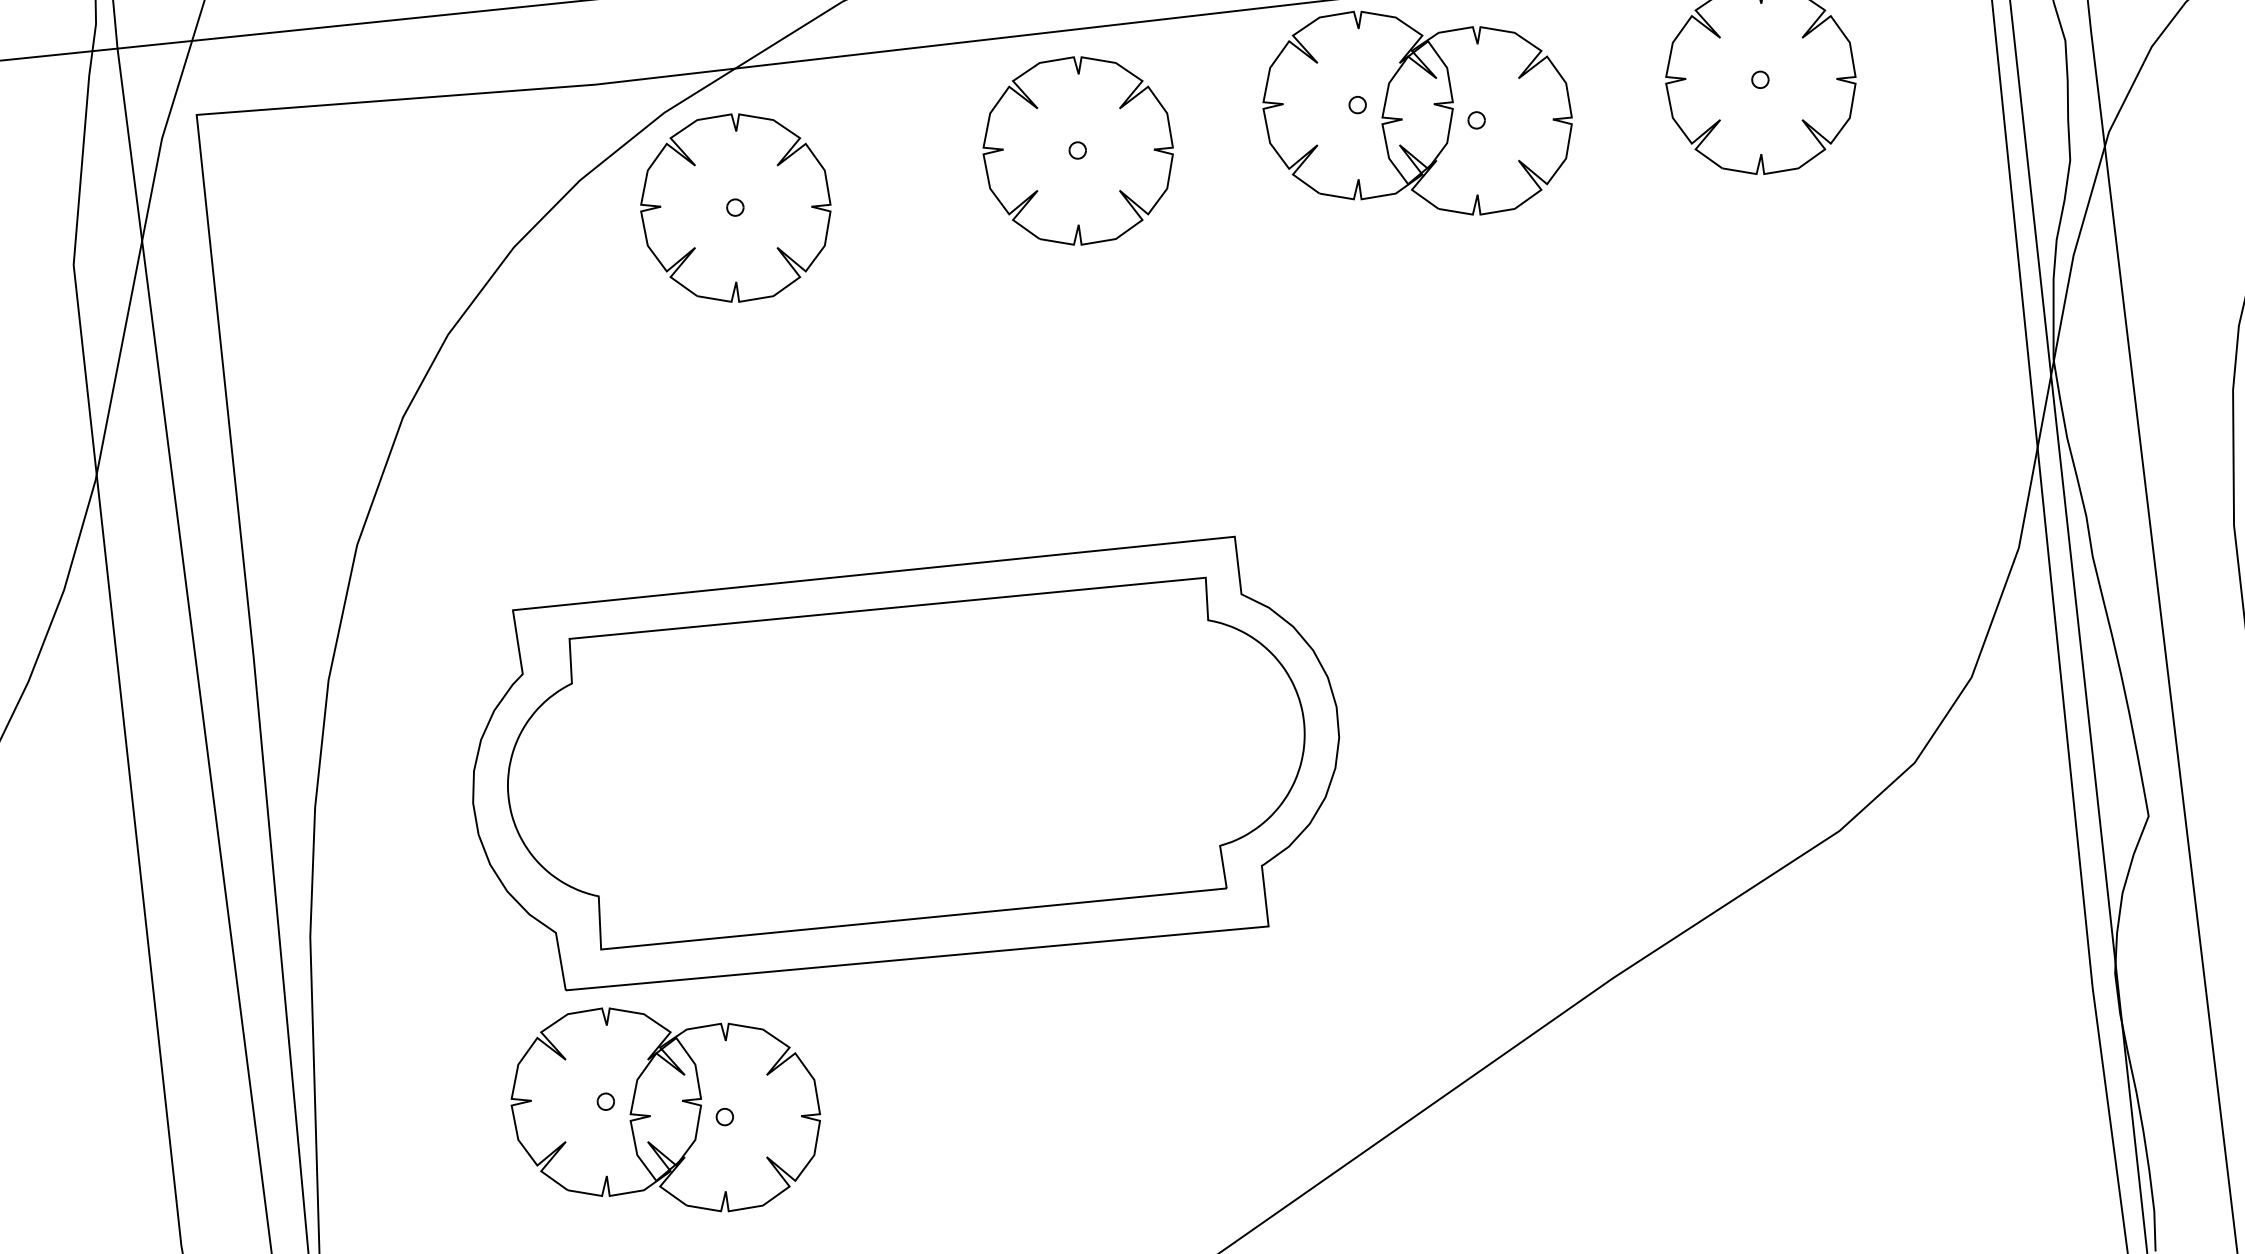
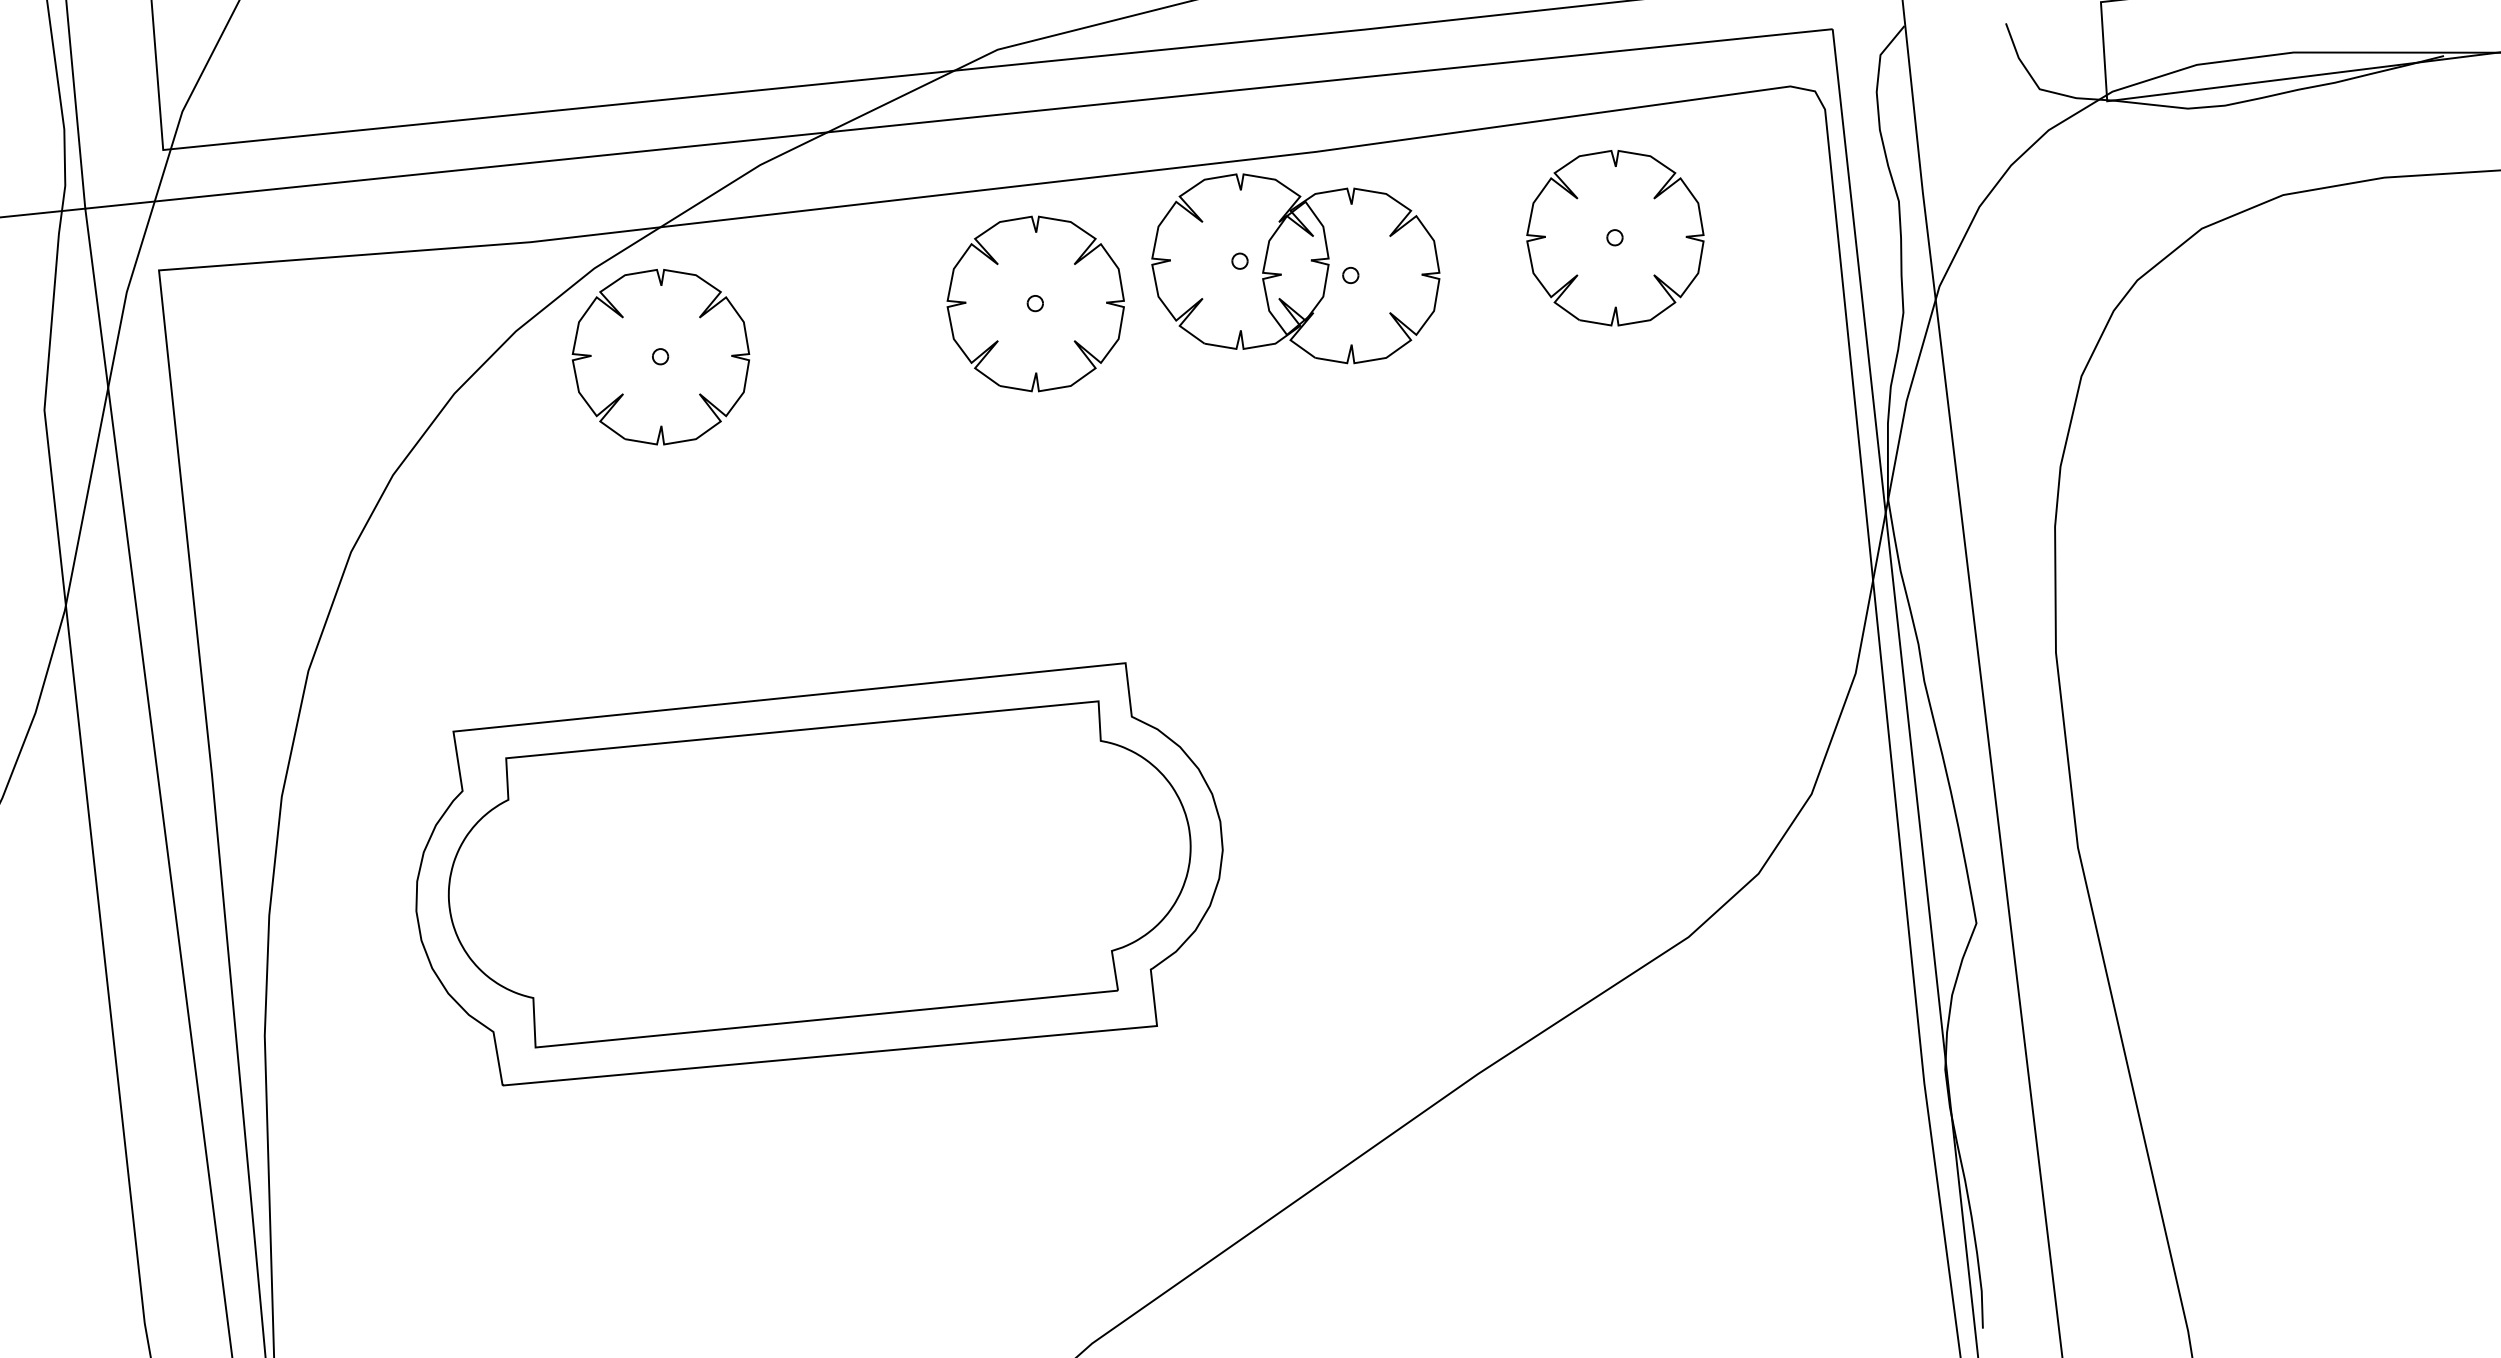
part: (1077, 150) -> (1035, 303), moved
part: (665, 1109) -> (595, 1196), removed

